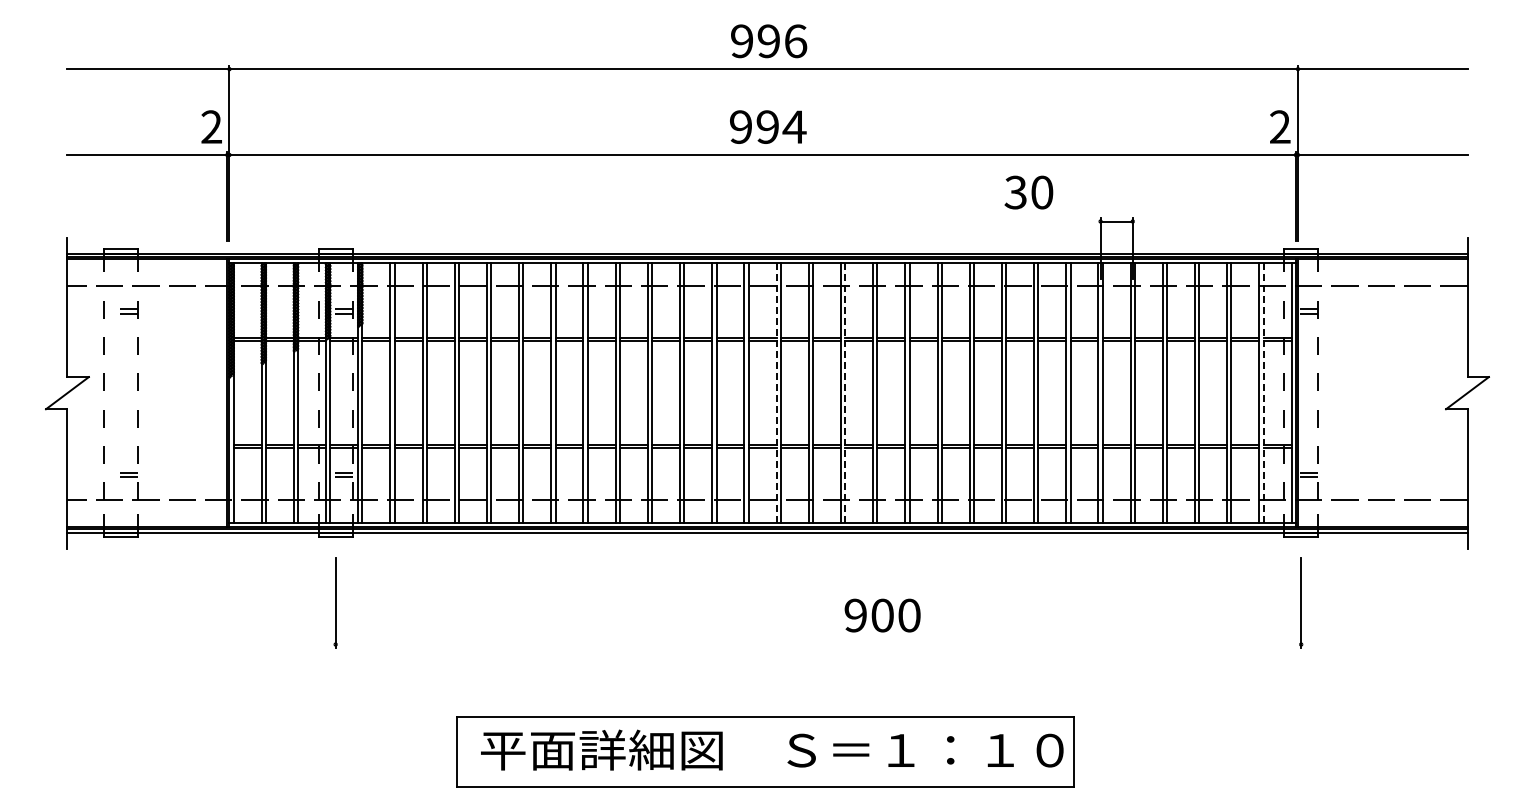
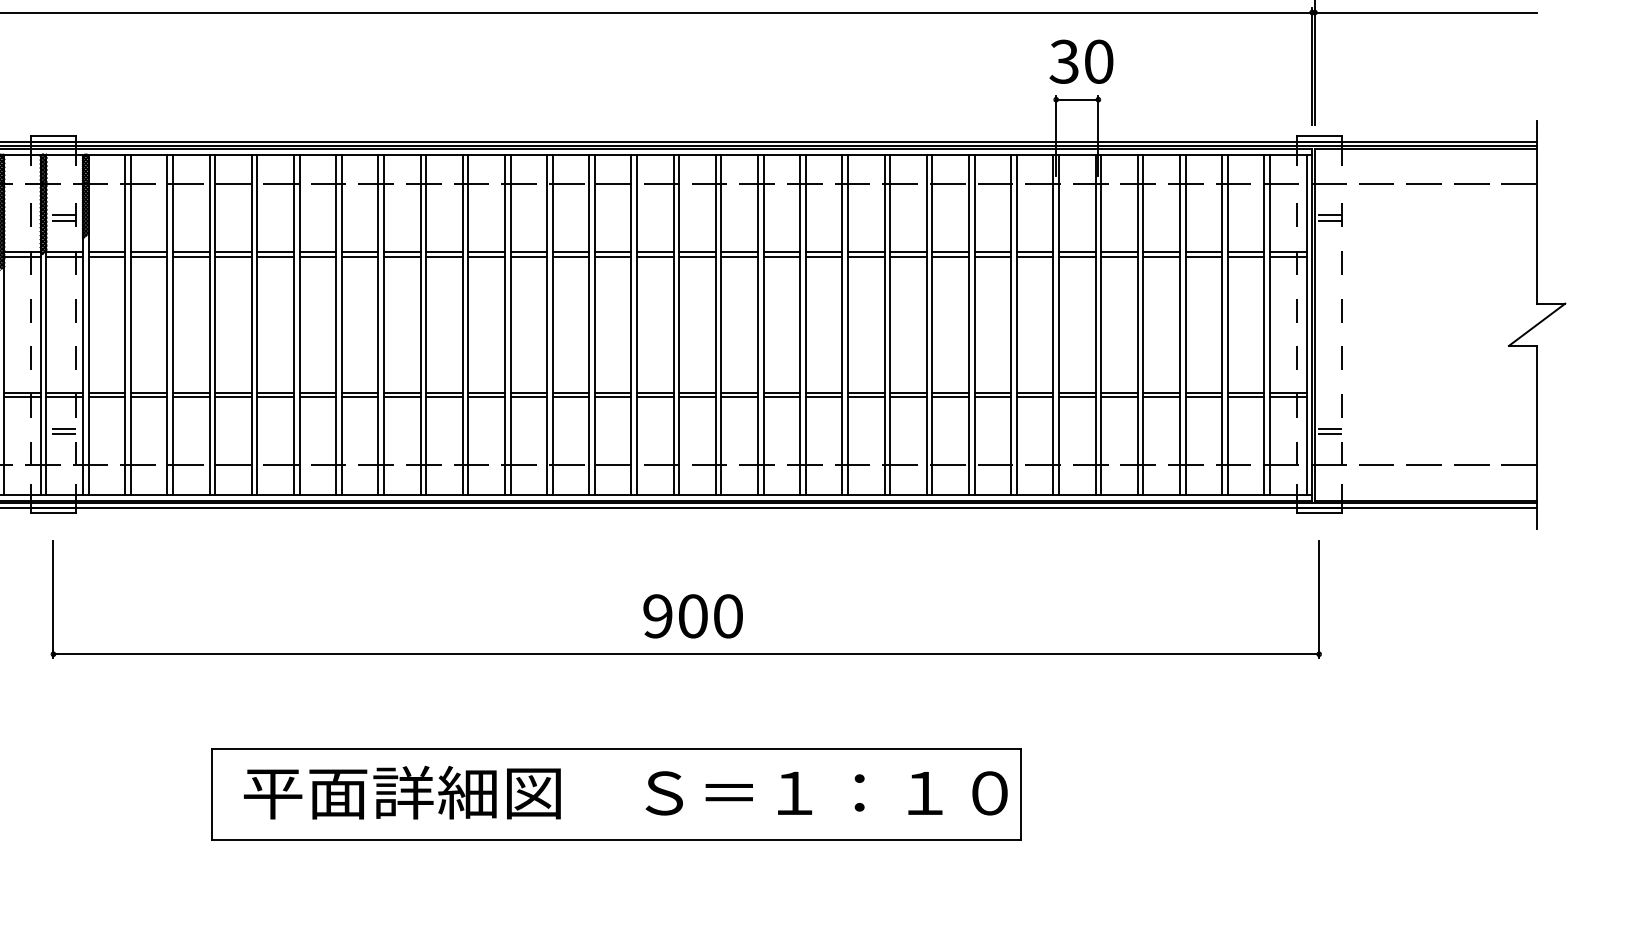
text: (1028, 192) -> (1080, 61), moved
line: (776, 393) -> (631, 325), dashed -> solid
line: (845, 393) -> (721, 325), dashed -> solid
line: (1263, 393) -> (1269, 325), dashed -> solid
text: (882, 615) -> (692, 616), moved
line: (818, 644) -> (686, 654), added

